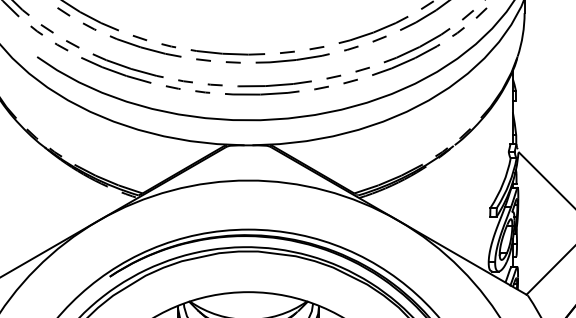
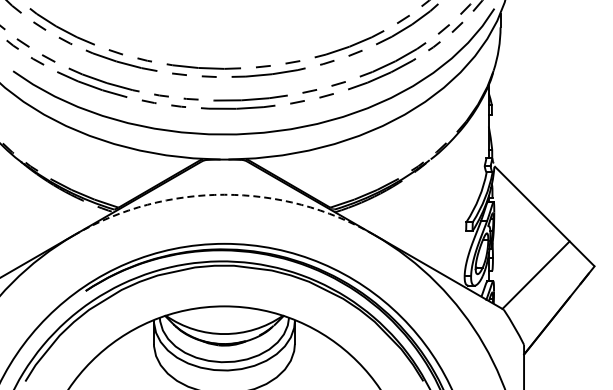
arc: (248, 180) -> (224, 194), solid -> dashed

